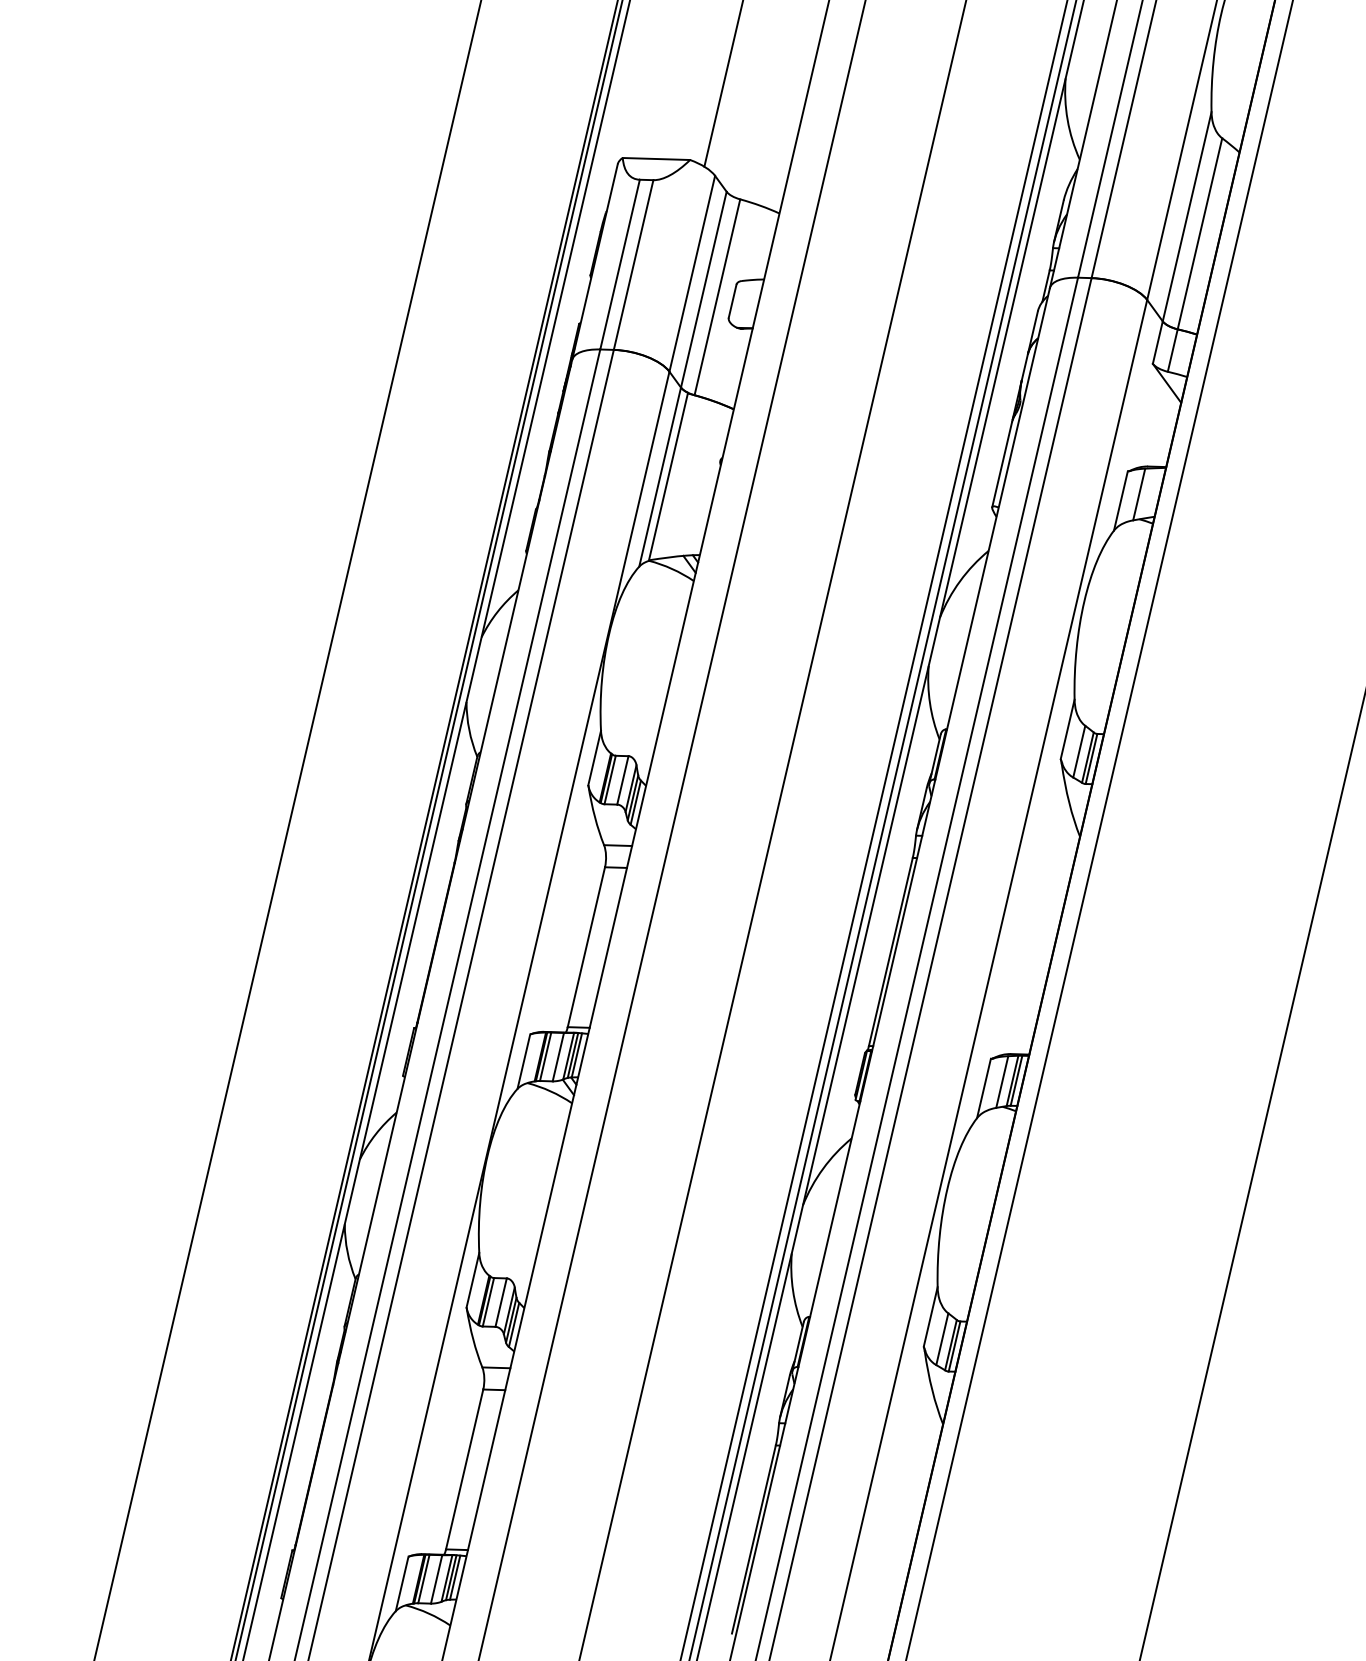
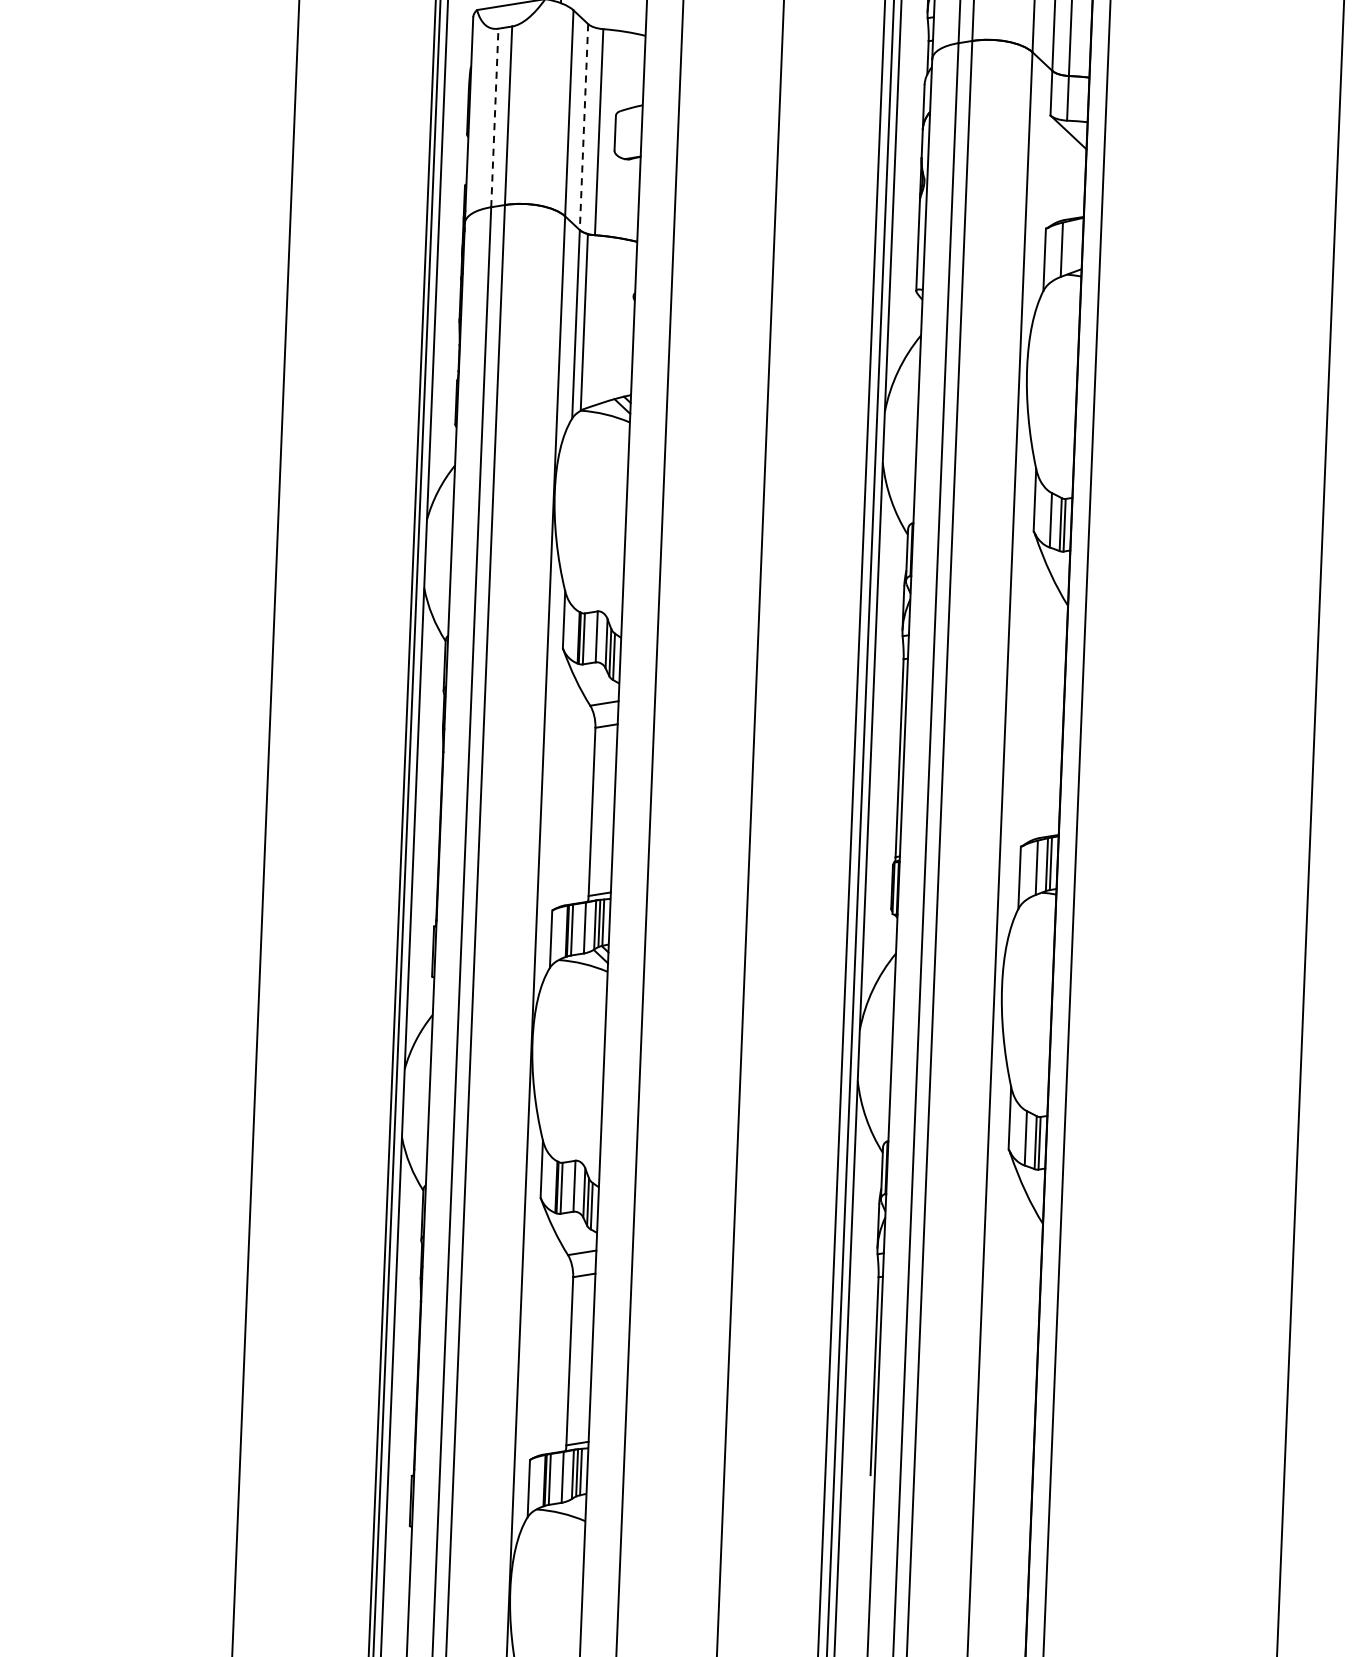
line: (620, 264) -> (495, 117), solid -> dashed
line: (703, 289) -> (583, 126), solid -> dashed

